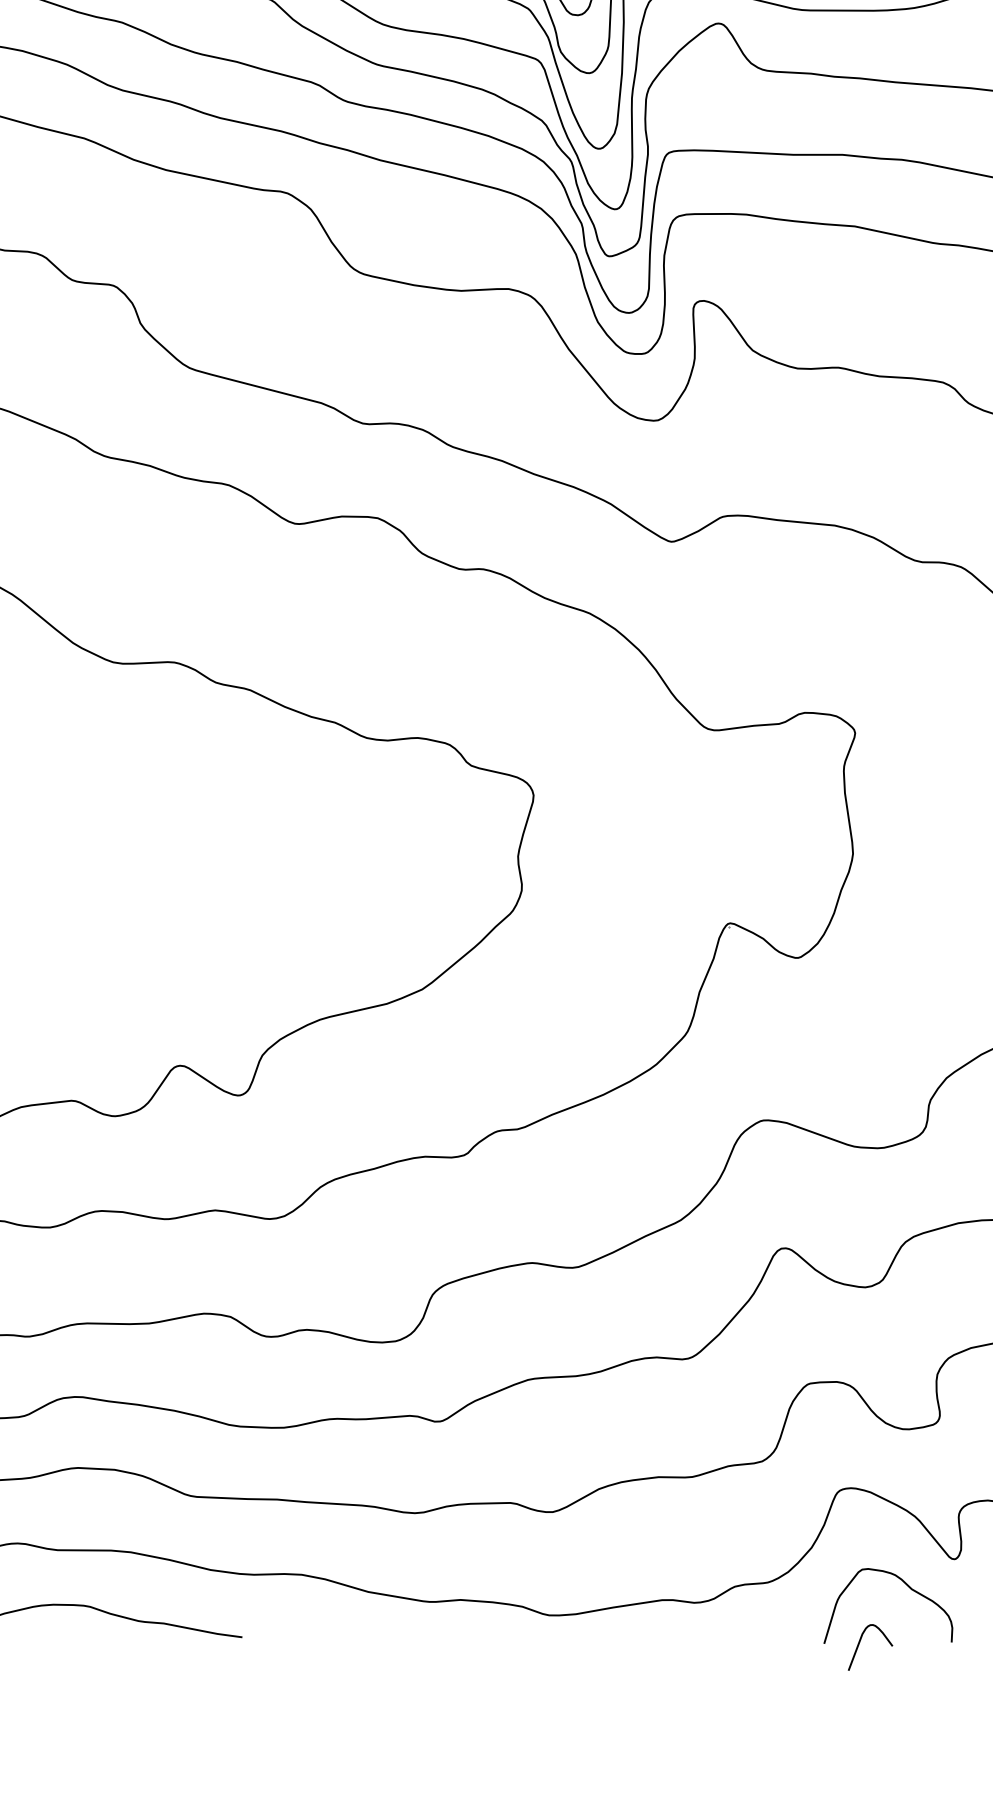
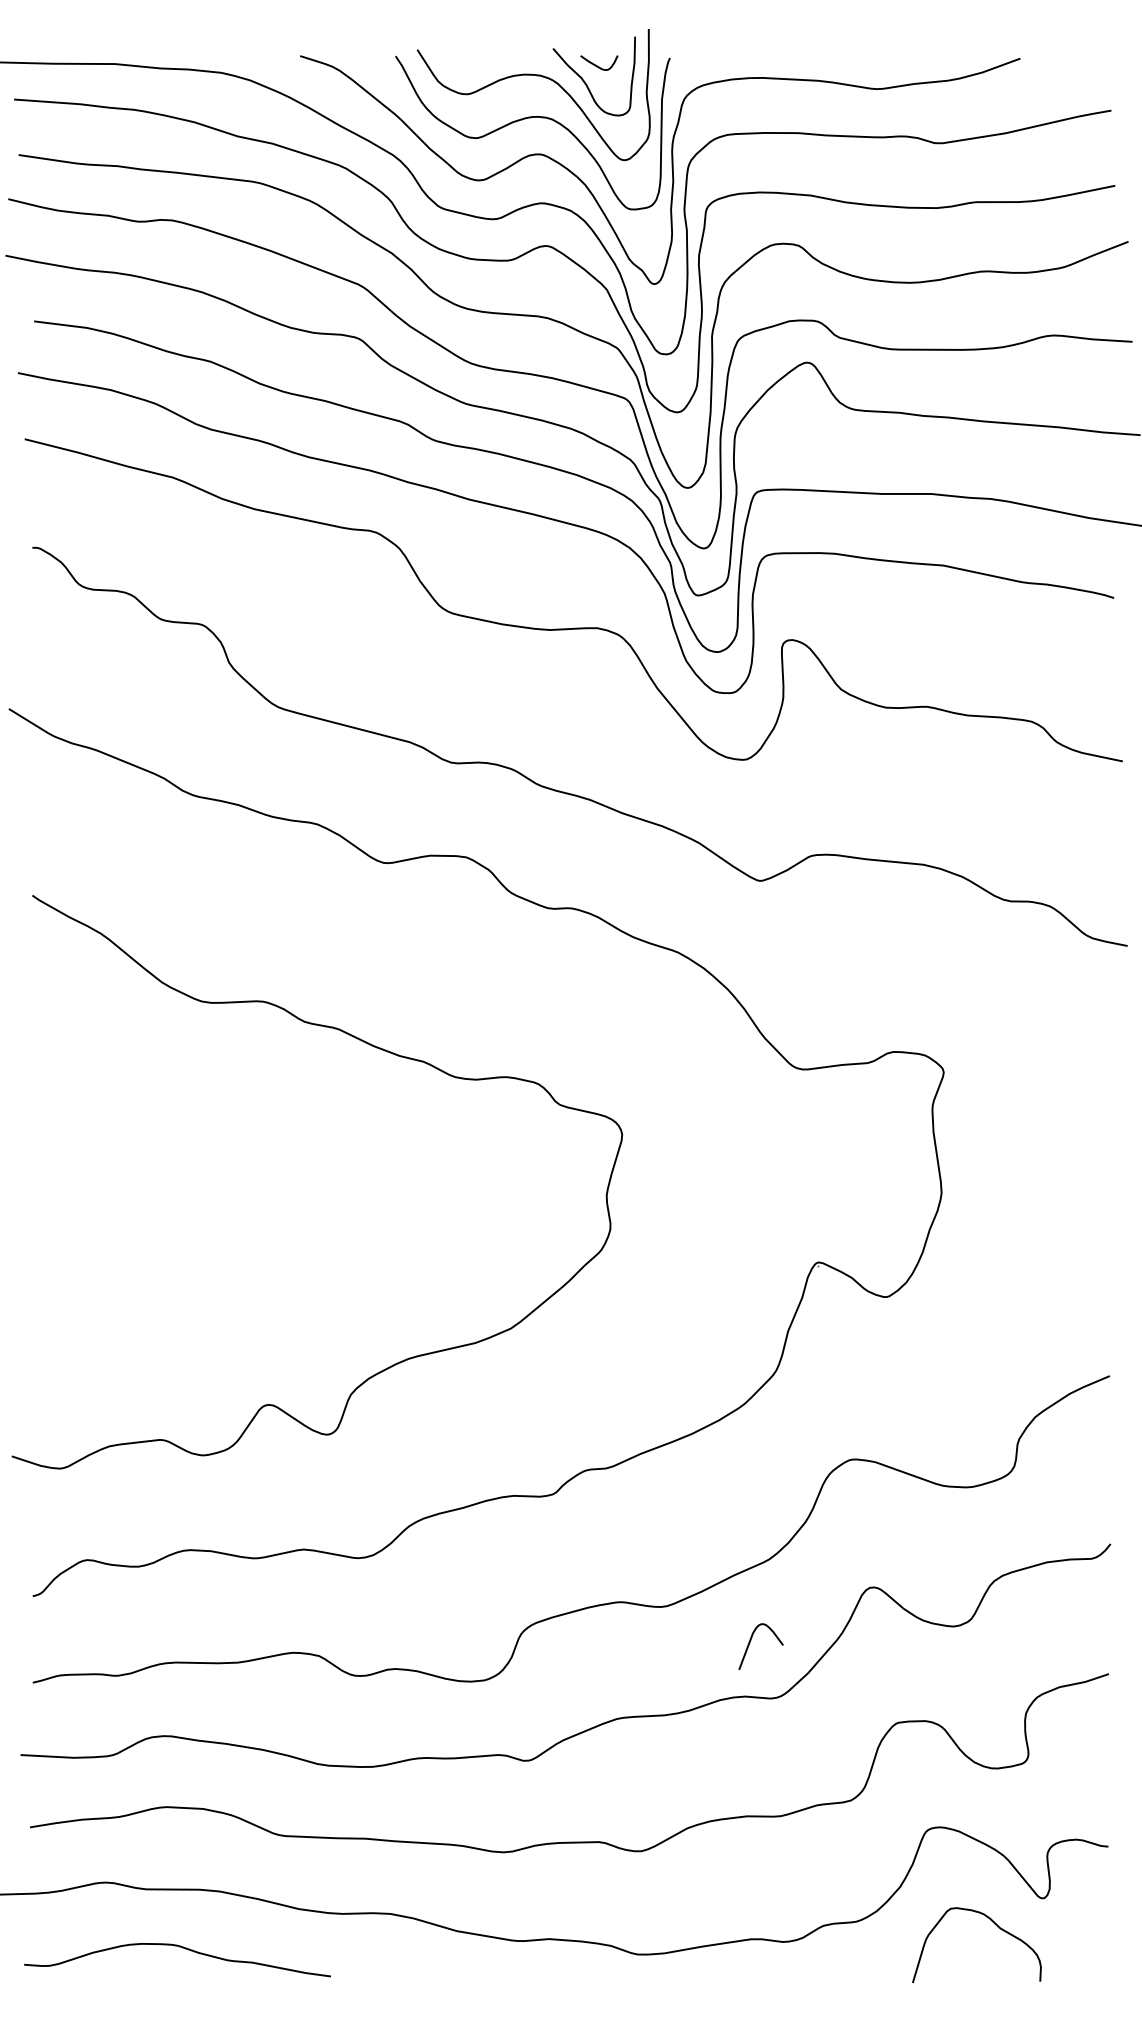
curve: (859, 1644) -> (750, 1643), moved

